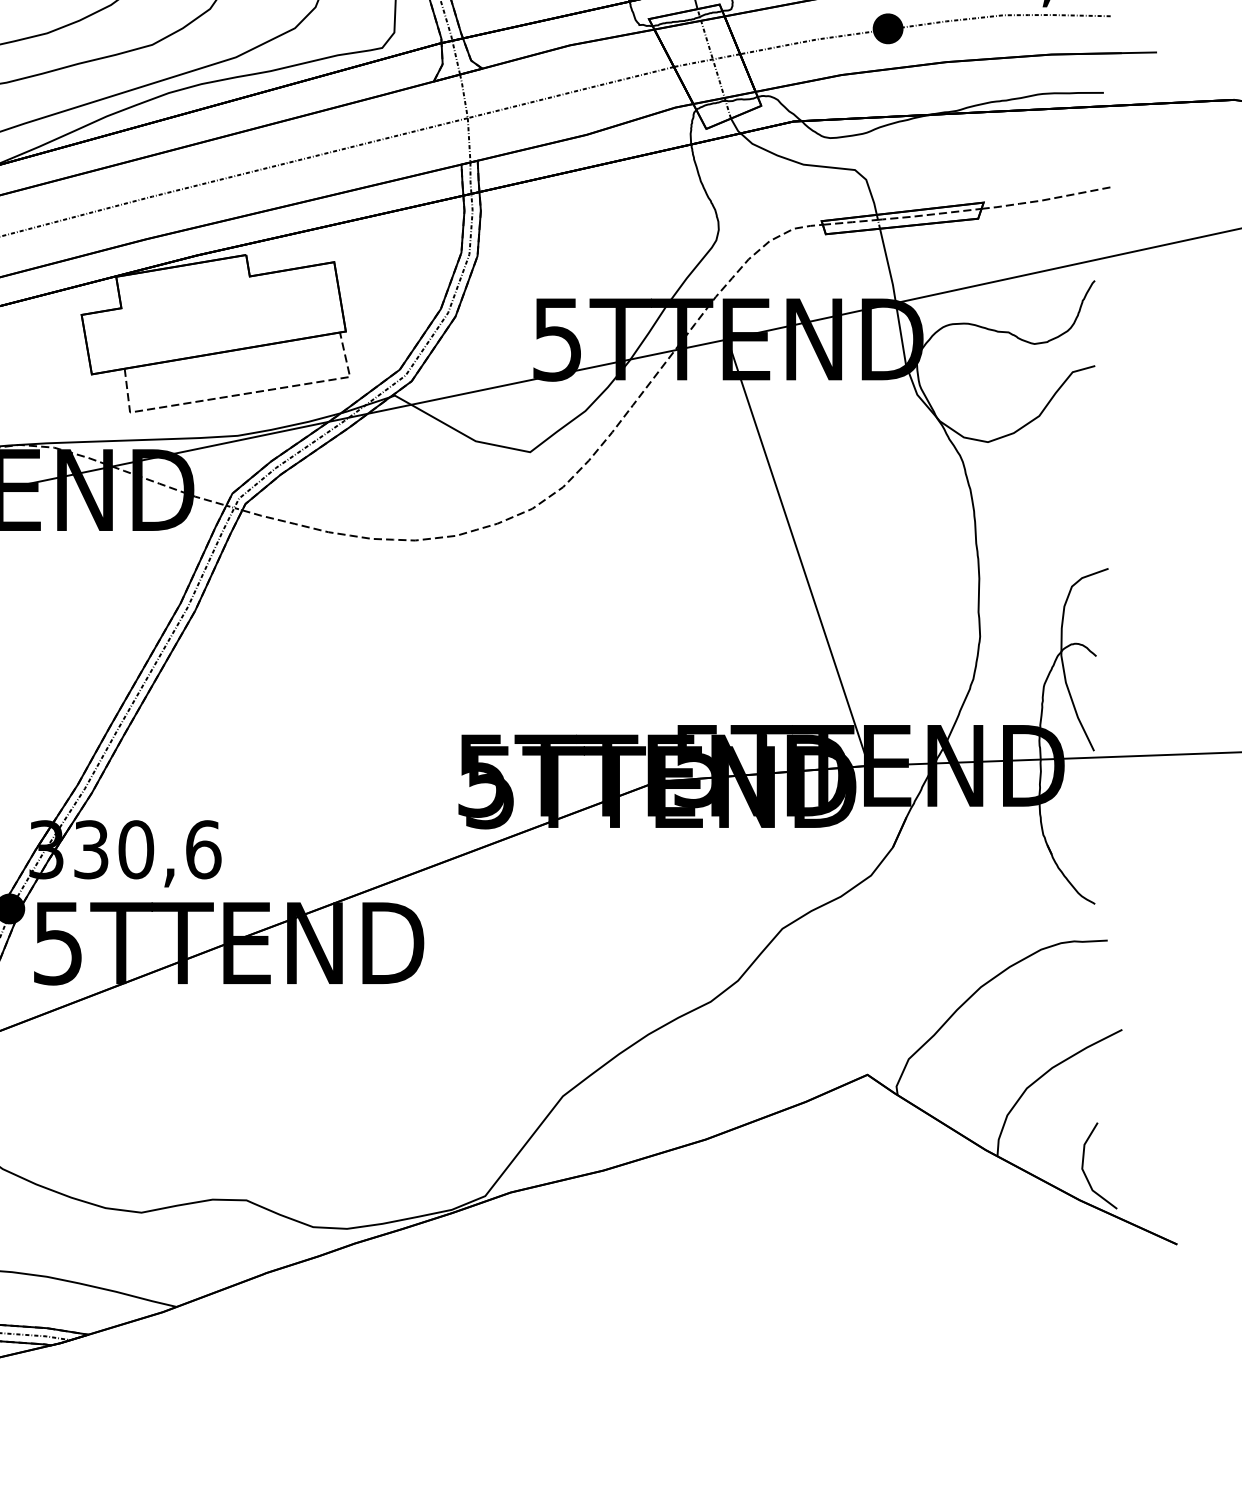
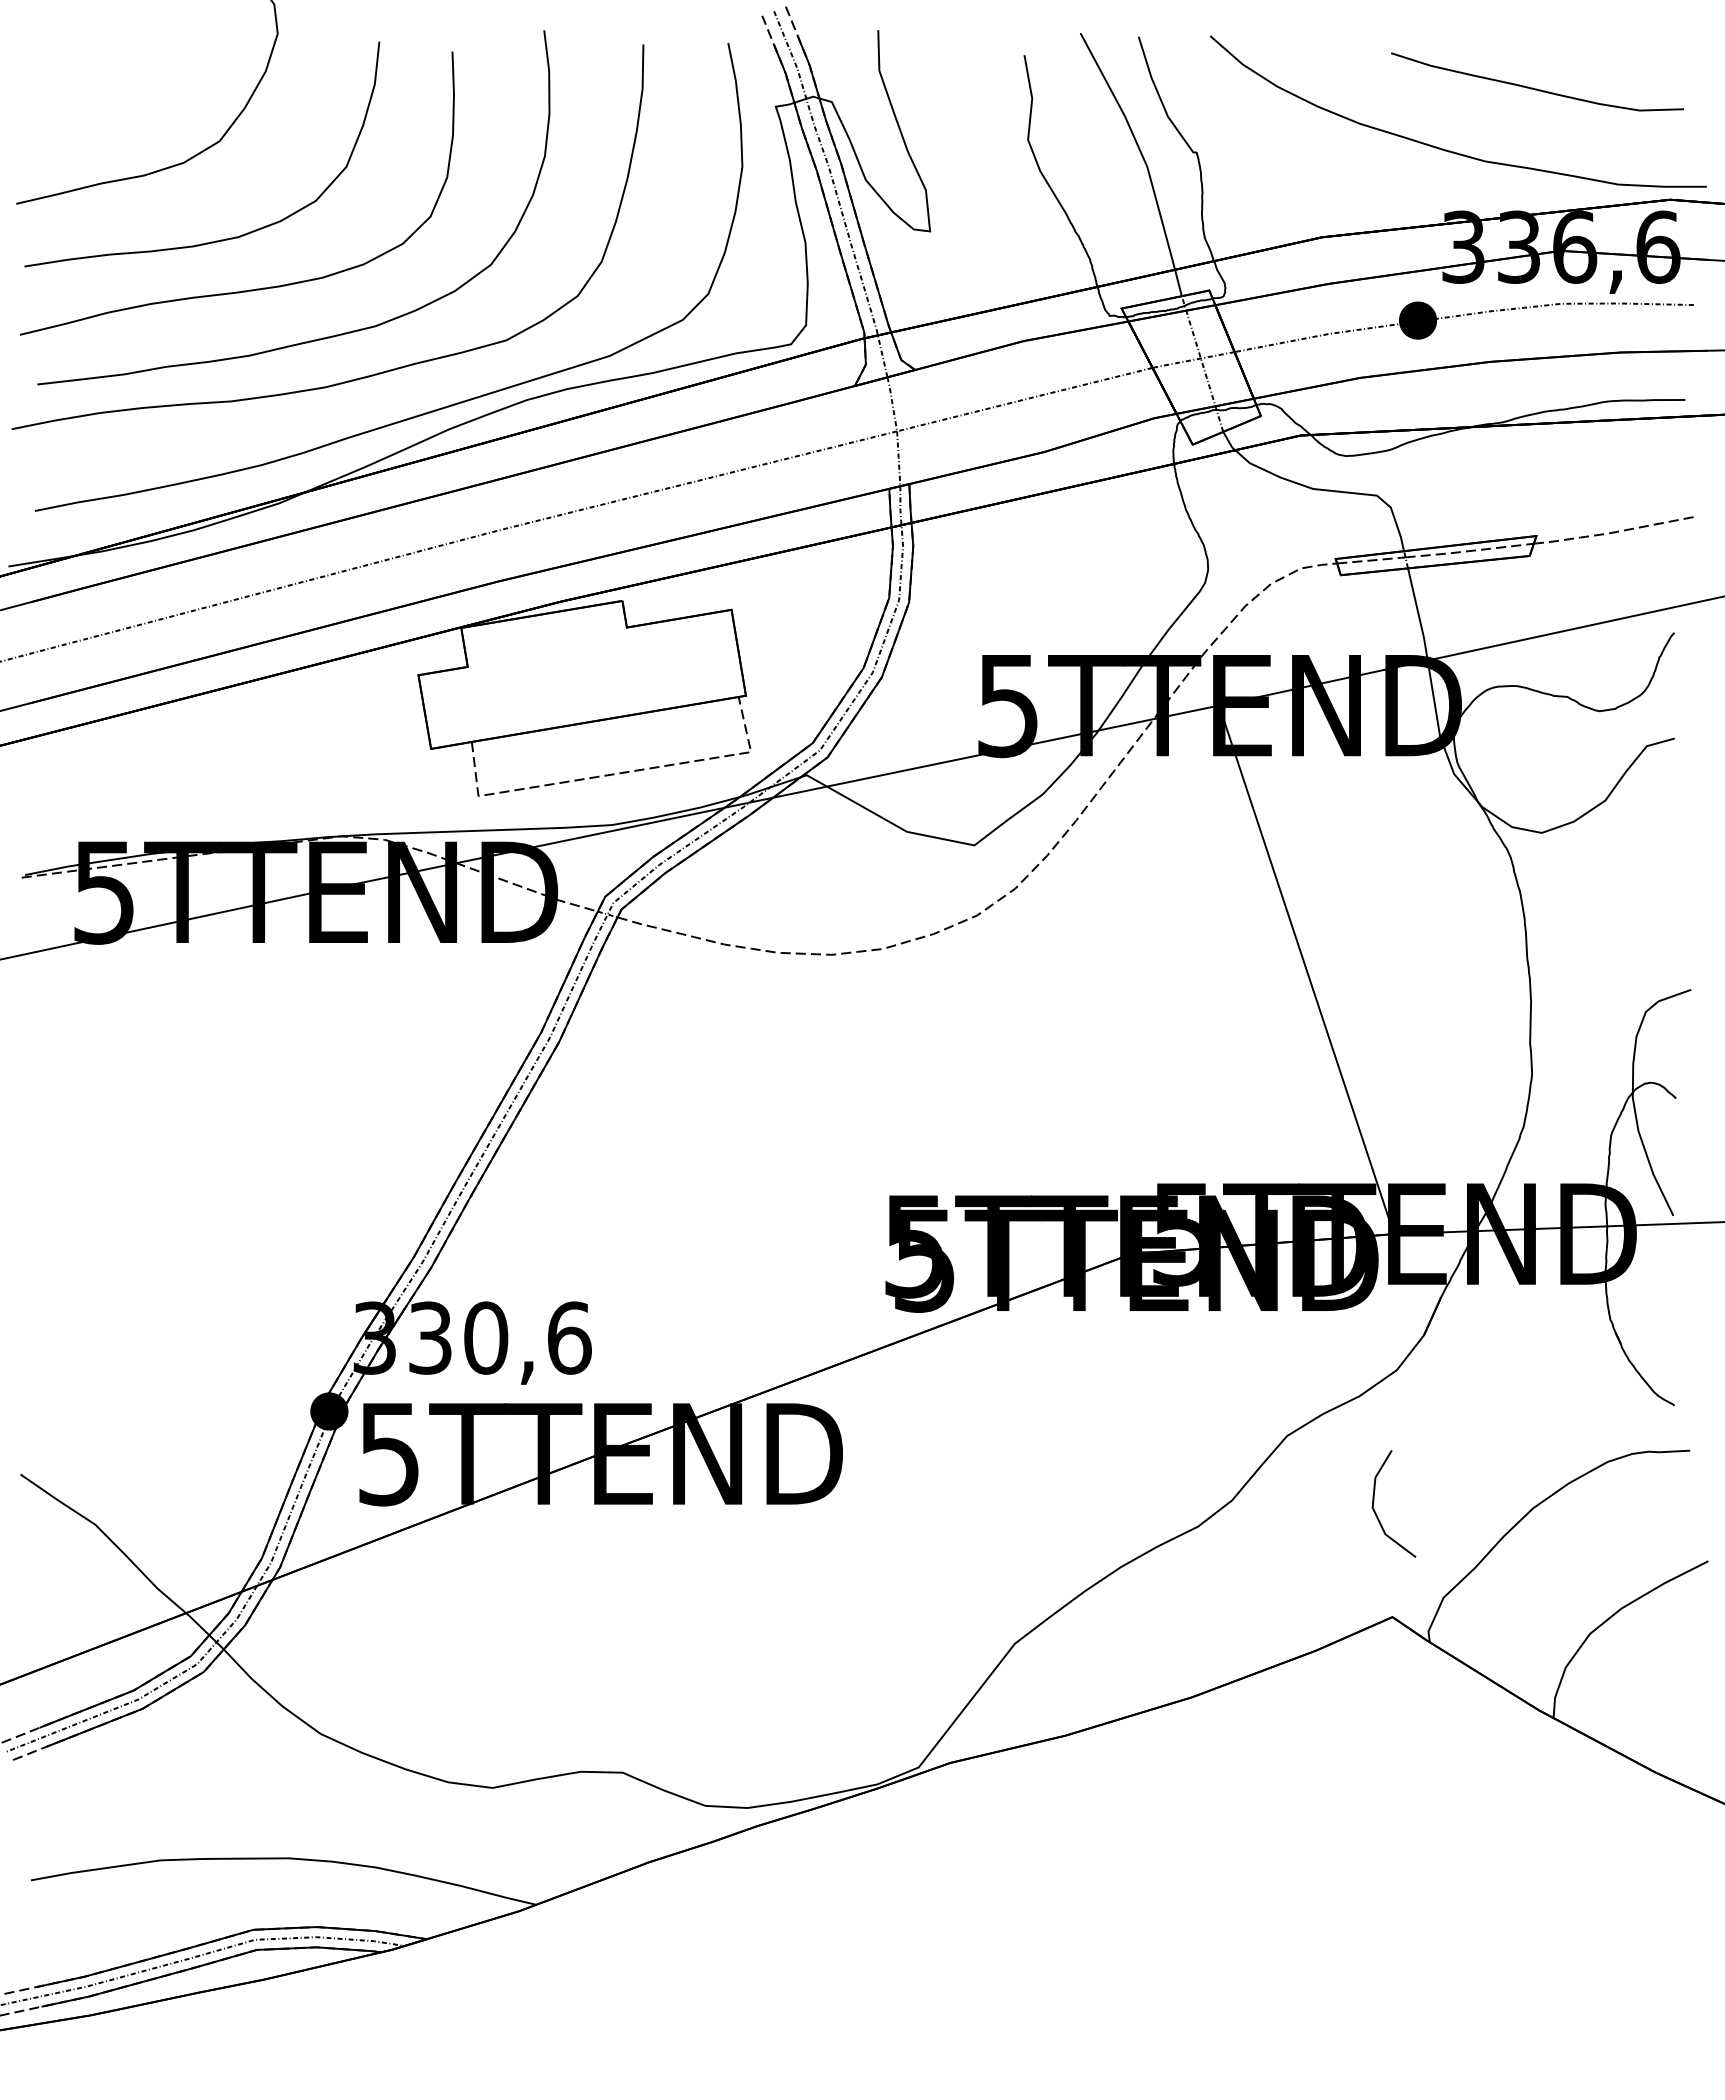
line: (1083, 1163) -> (1374, 1501), moved

